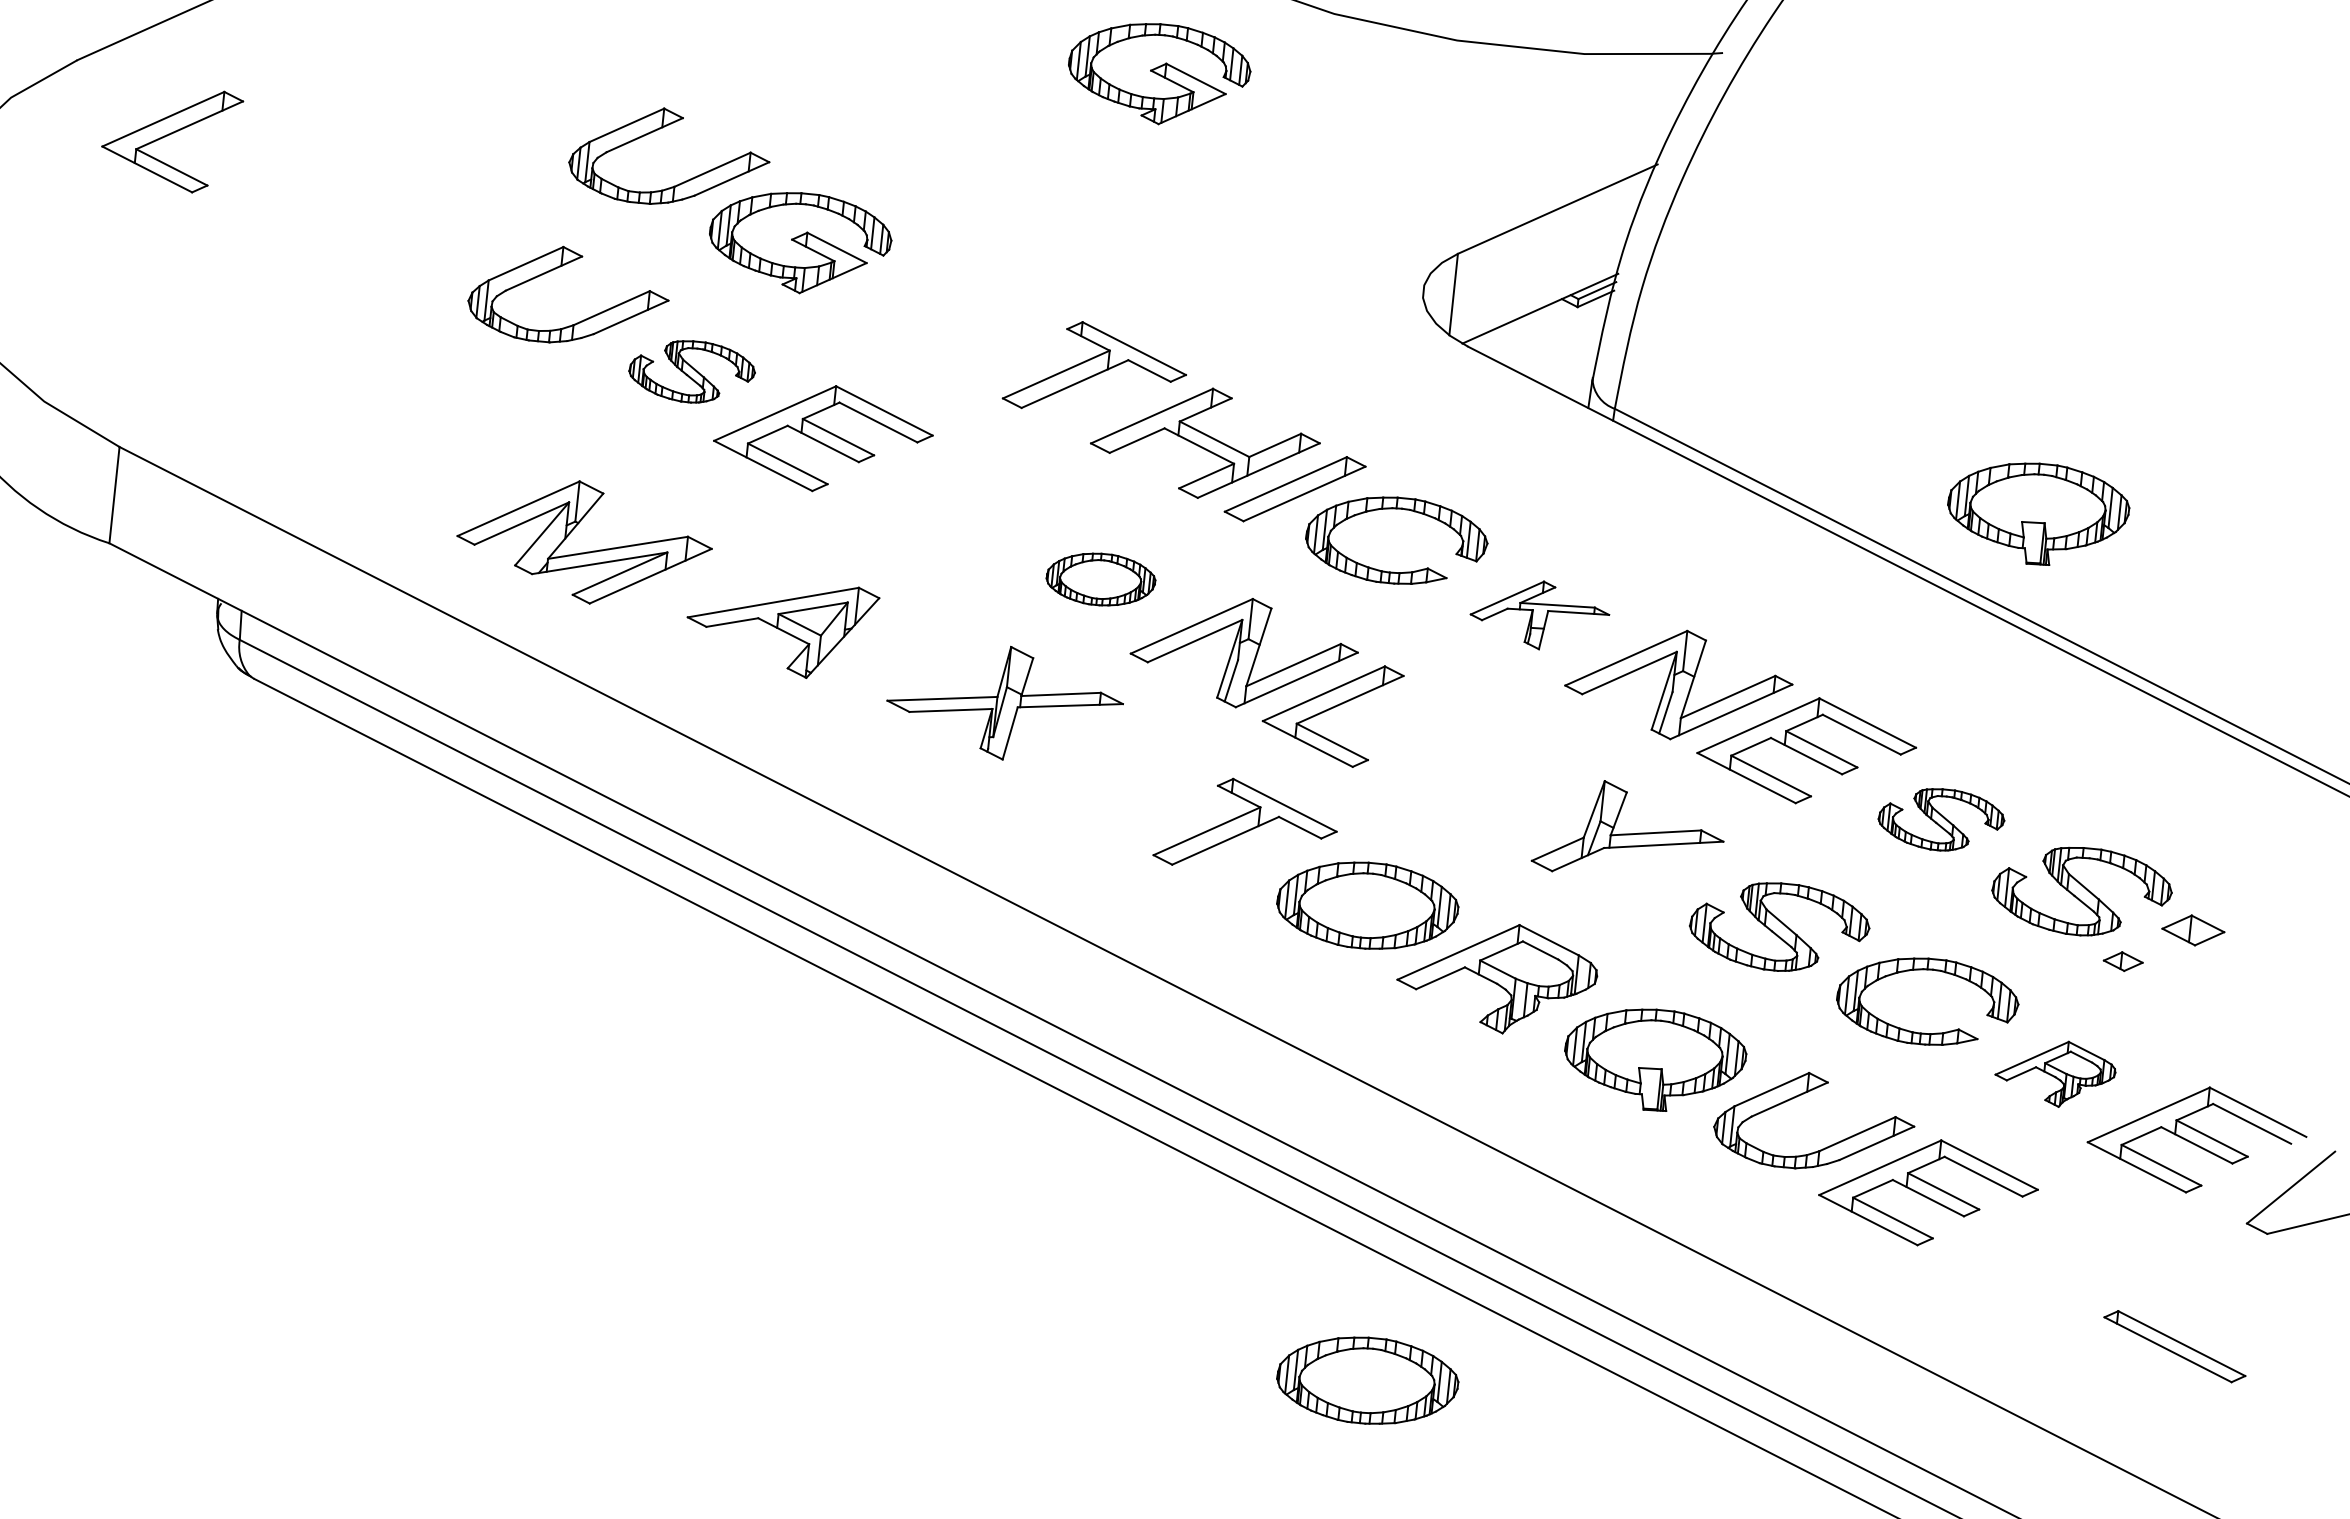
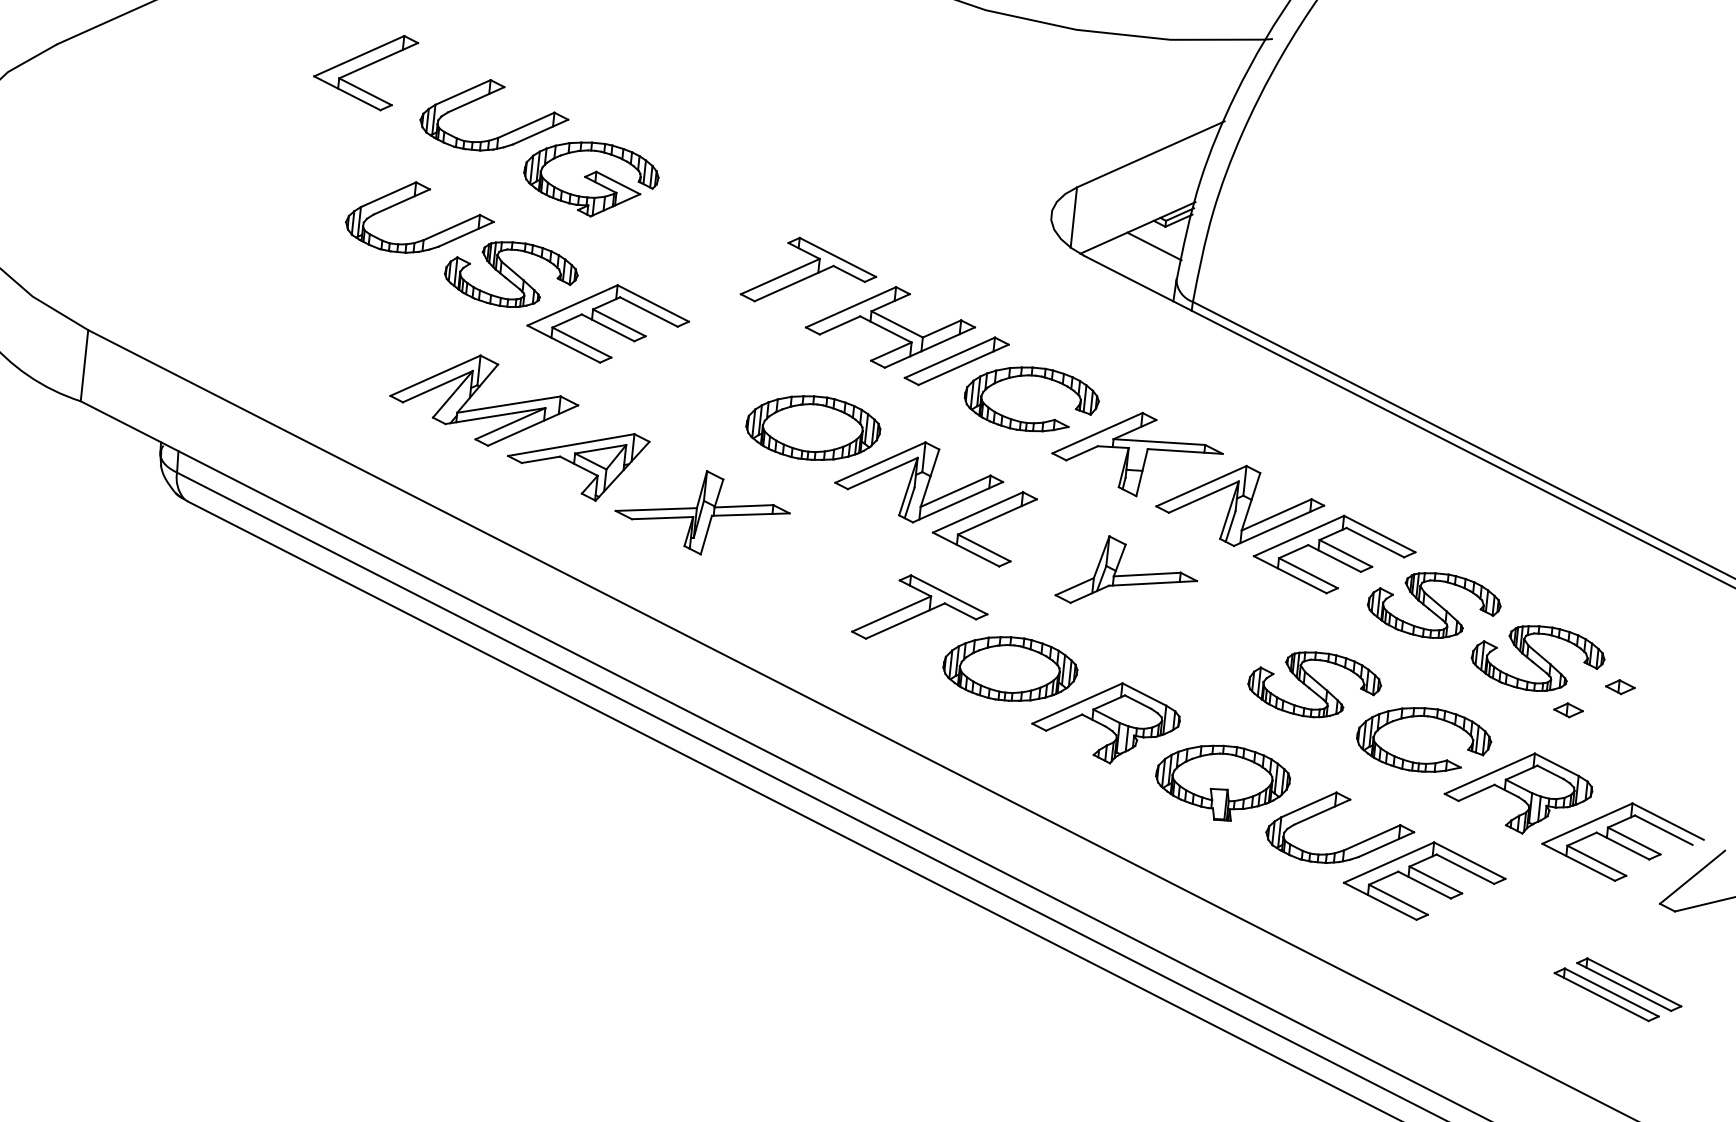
part: (1159, 74) -> (856, 54), removed
part: (169, 135) -> (363, 68), moved
line: (1562, 333) -> (1154, 246), added
part: (691, 371) -> (510, 274), size x1.43
part: (2038, 513) -> (1505, 379), removed
part: (586, 551) -> (485, 407), moved
part: (1100, 579) -> (812, 428), size x1.67
part: (1539, 615) -> (1137, 454), size x1.67
part: (1004, 702) -> (702, 512), moved
part: (1941, 819) -> (1434, 605), size x1.43
part: (1627, 833) -> (1126, 575), moved
part: (2193, 929) -> (1620, 686), size x0.62
part: (2055, 1074) -> (1518, 793), size x1.67
part: (2205, 1332) -> (1629, 984), added
part: (1367, 1380) -> (1010, 1019), removed

